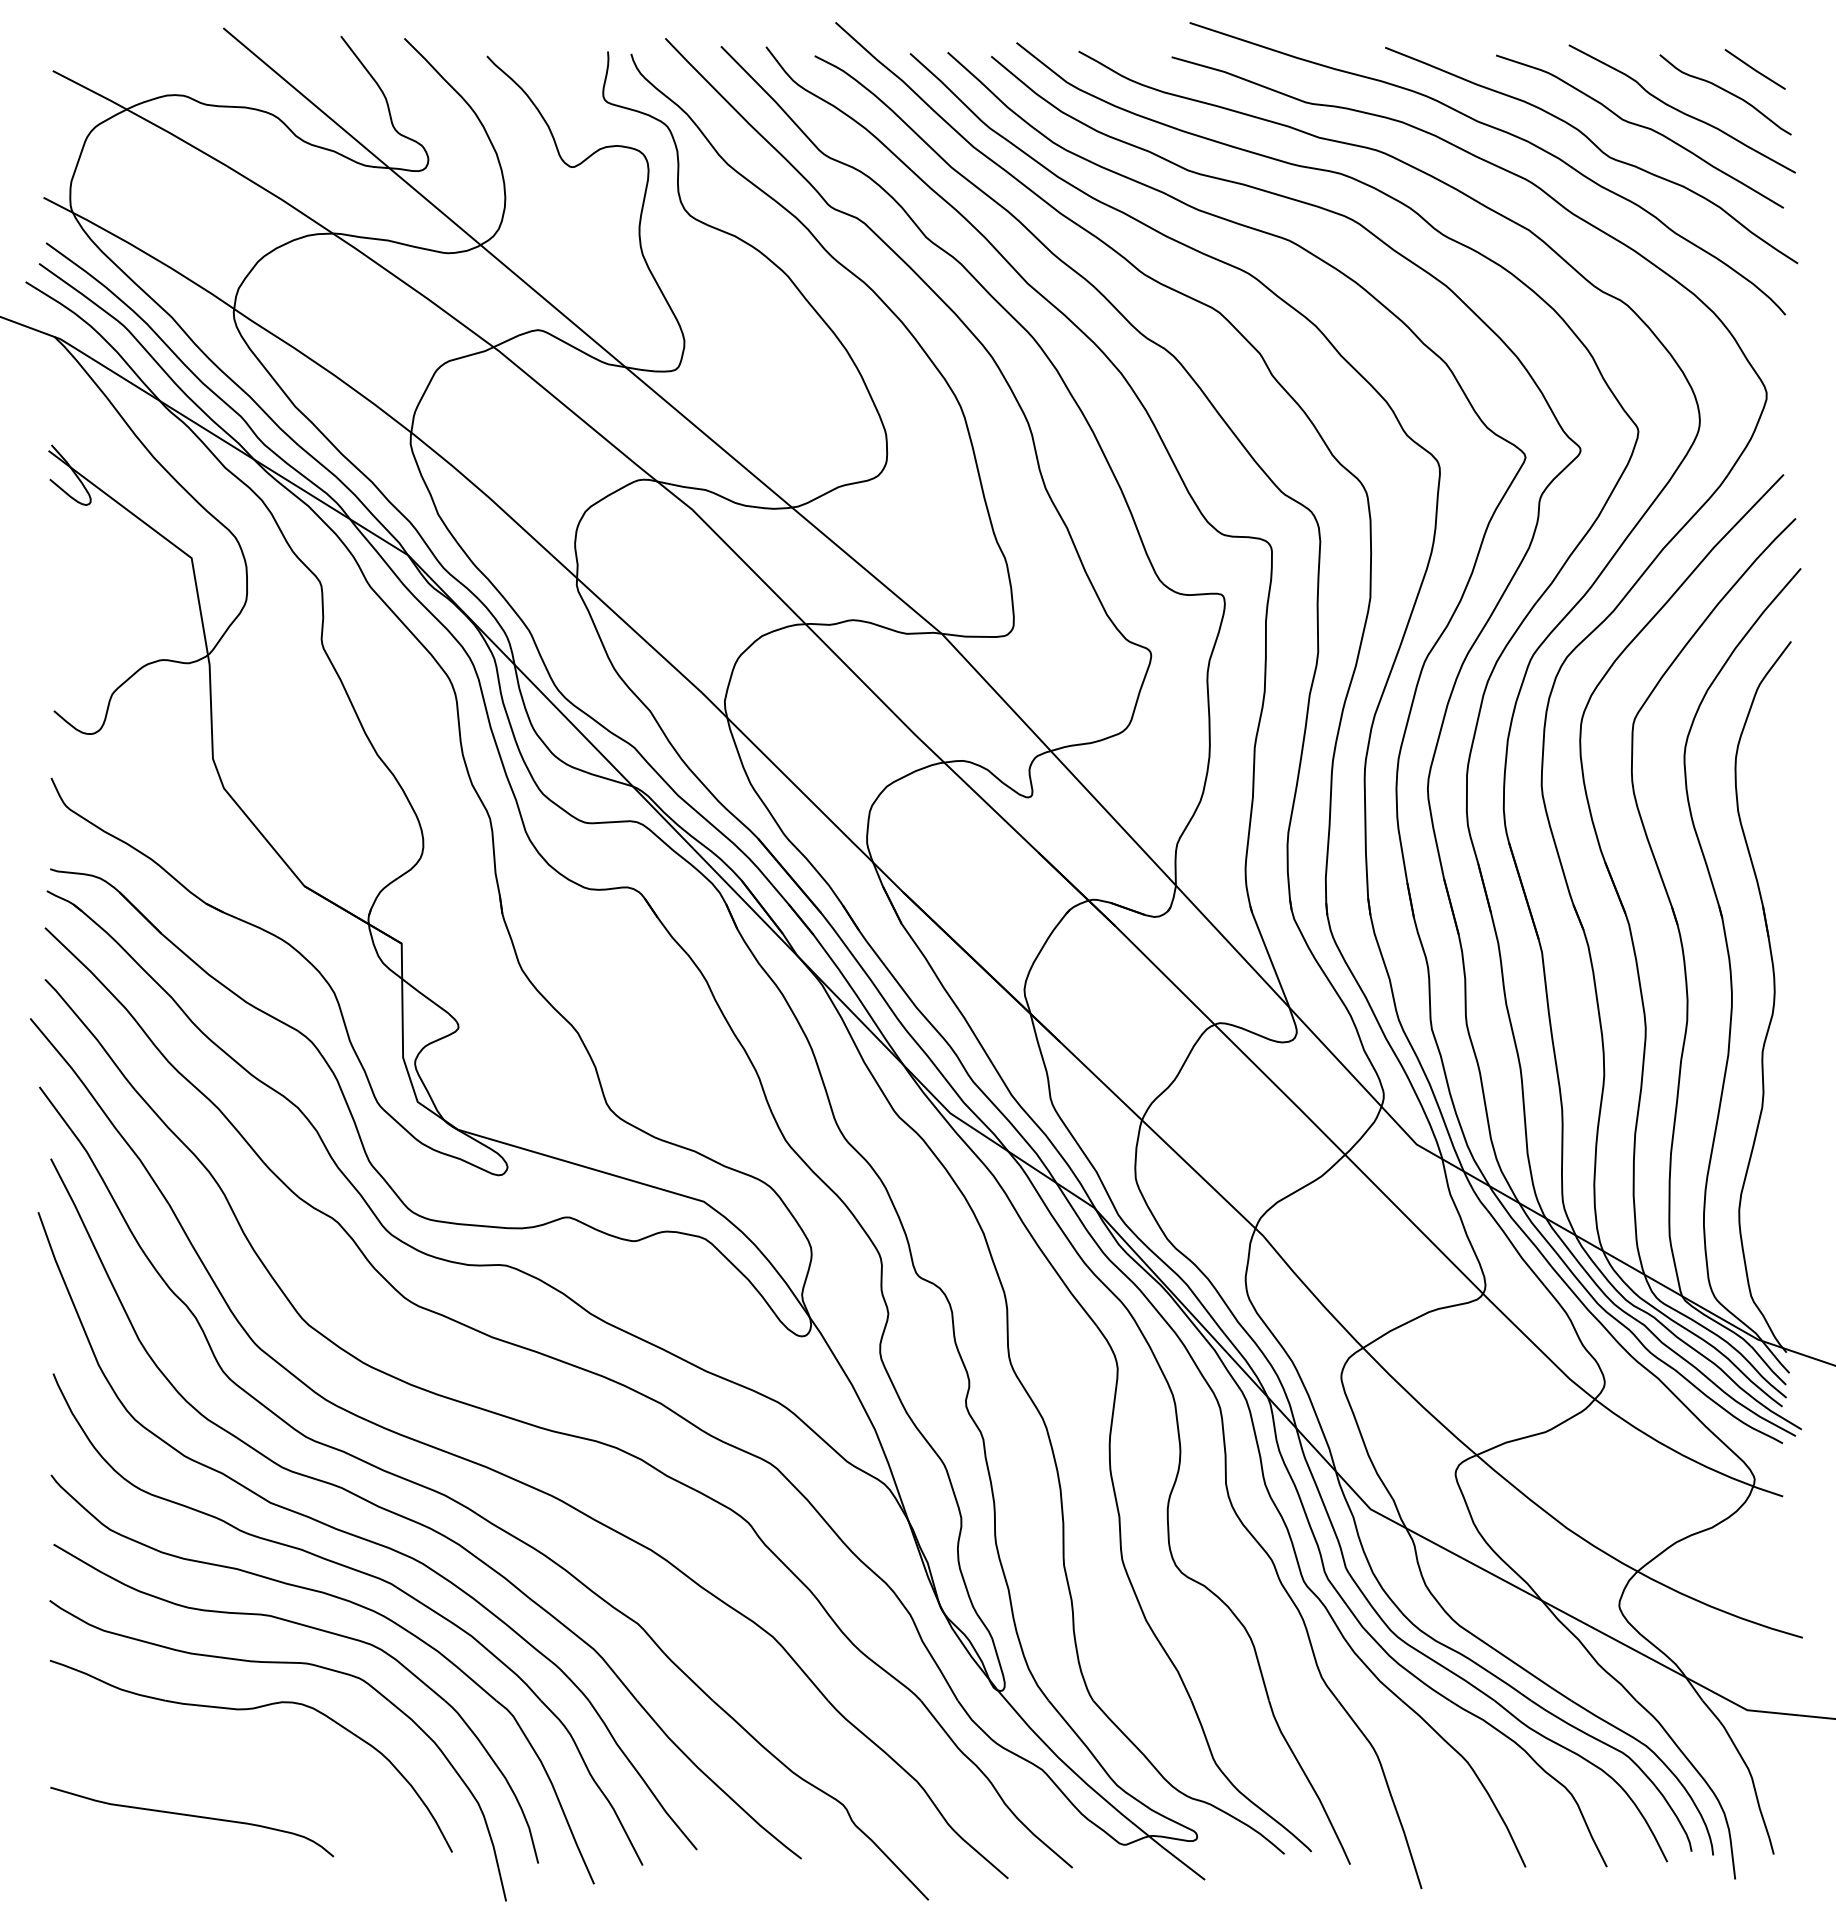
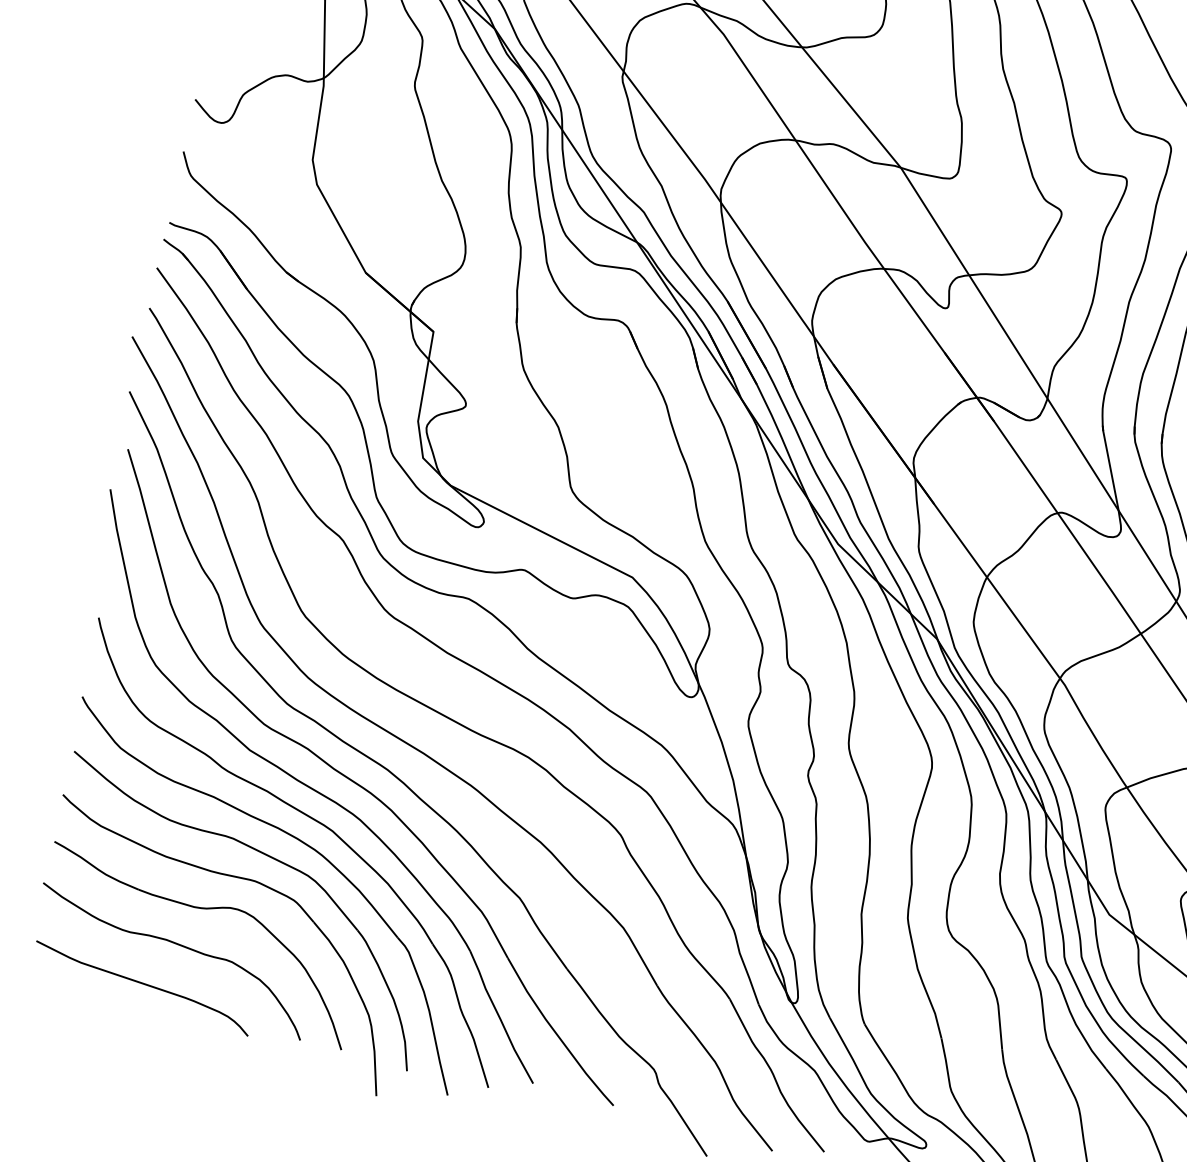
curve: (226, 1760) -> (178, 945), added

